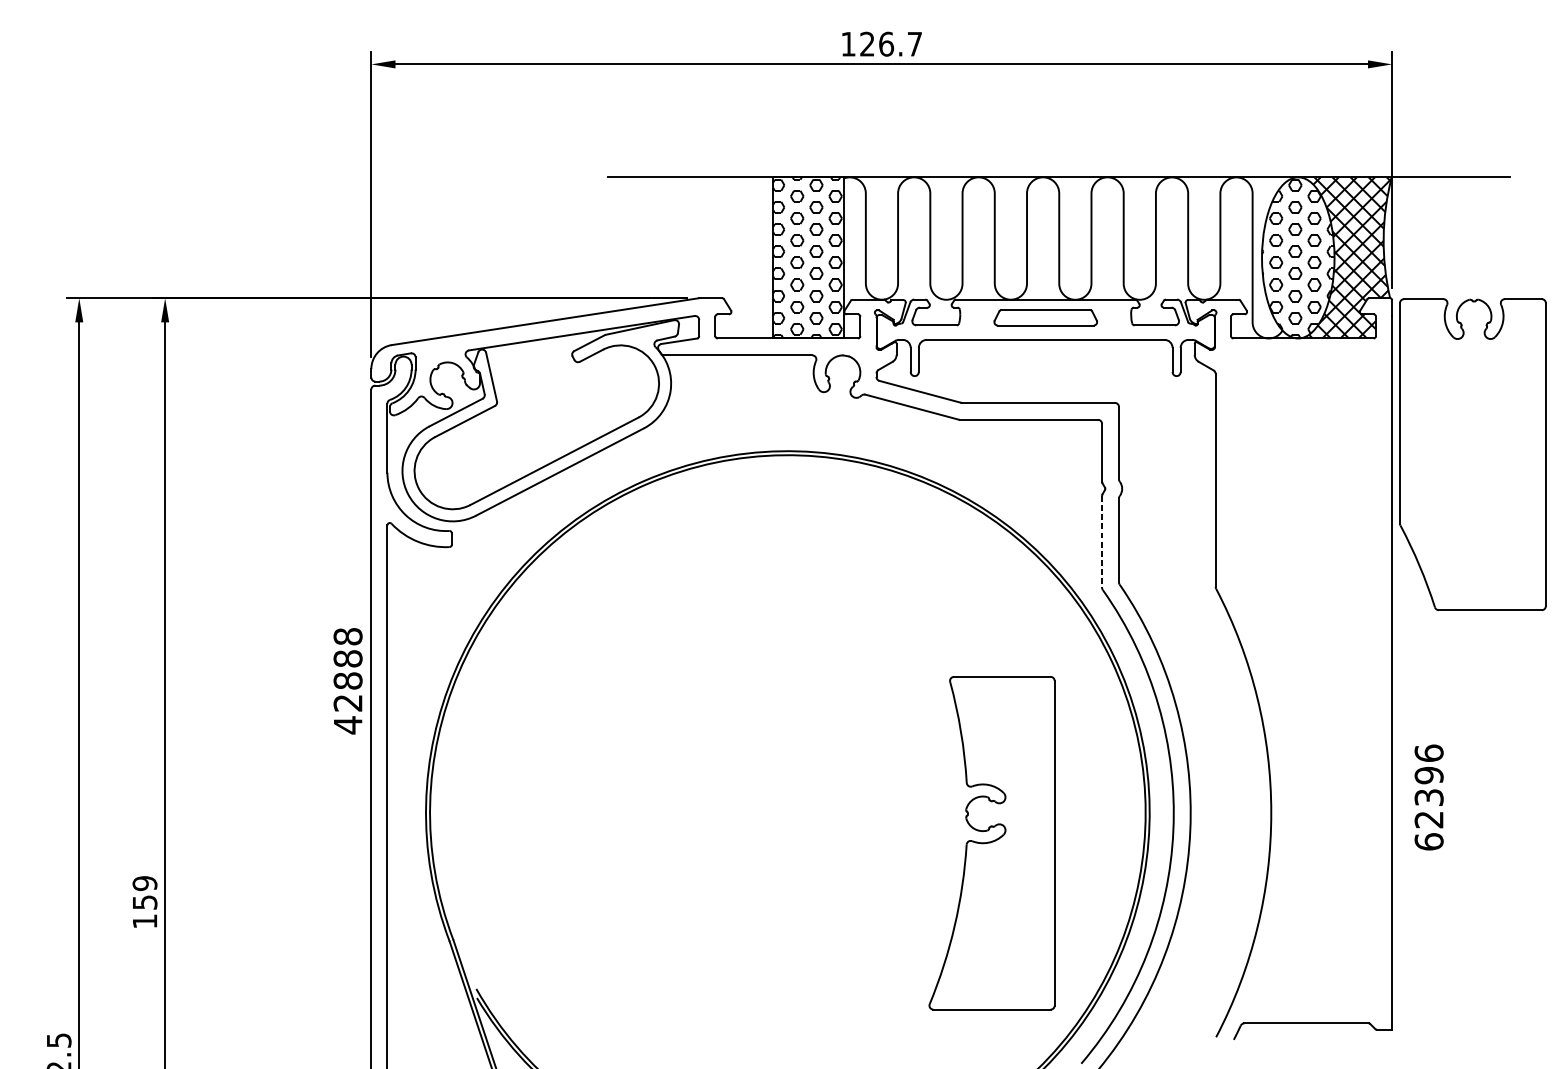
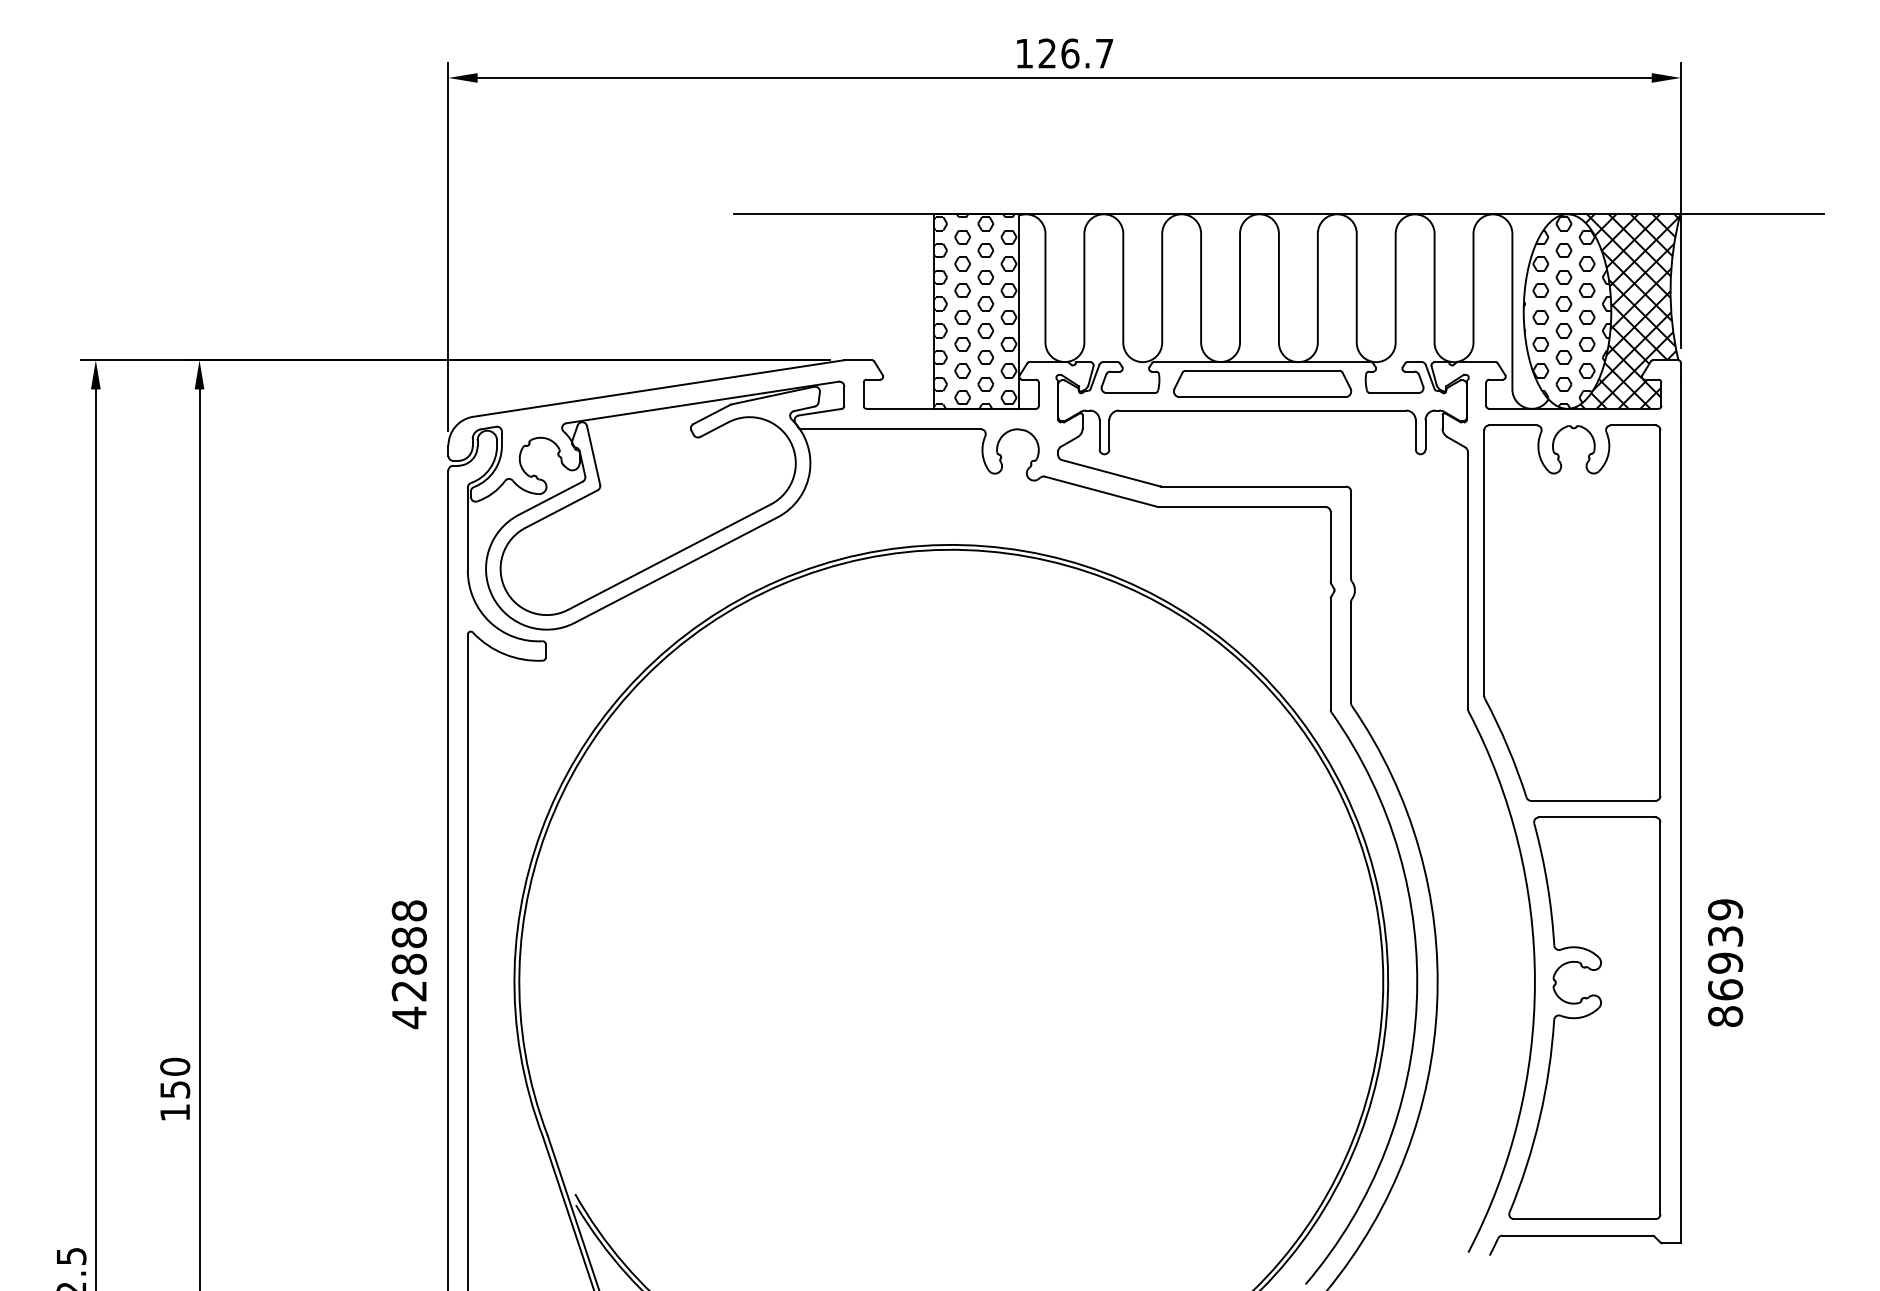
part: (1045, 317) -> (1262, 383), size x1.43
part: (1473, 454) -> (1572, 612), moved
line: (1101, 541) -> (1330, 654), dashed -> solid
text: (347, 681) -> (408, 964), moved
text: (1429, 797) -> (1725, 963), 62396 -> 86939
part: (991, 842) -> (1584, 1017), moved
text: (145, 883) -> (175, 1066), 159 -> 150

